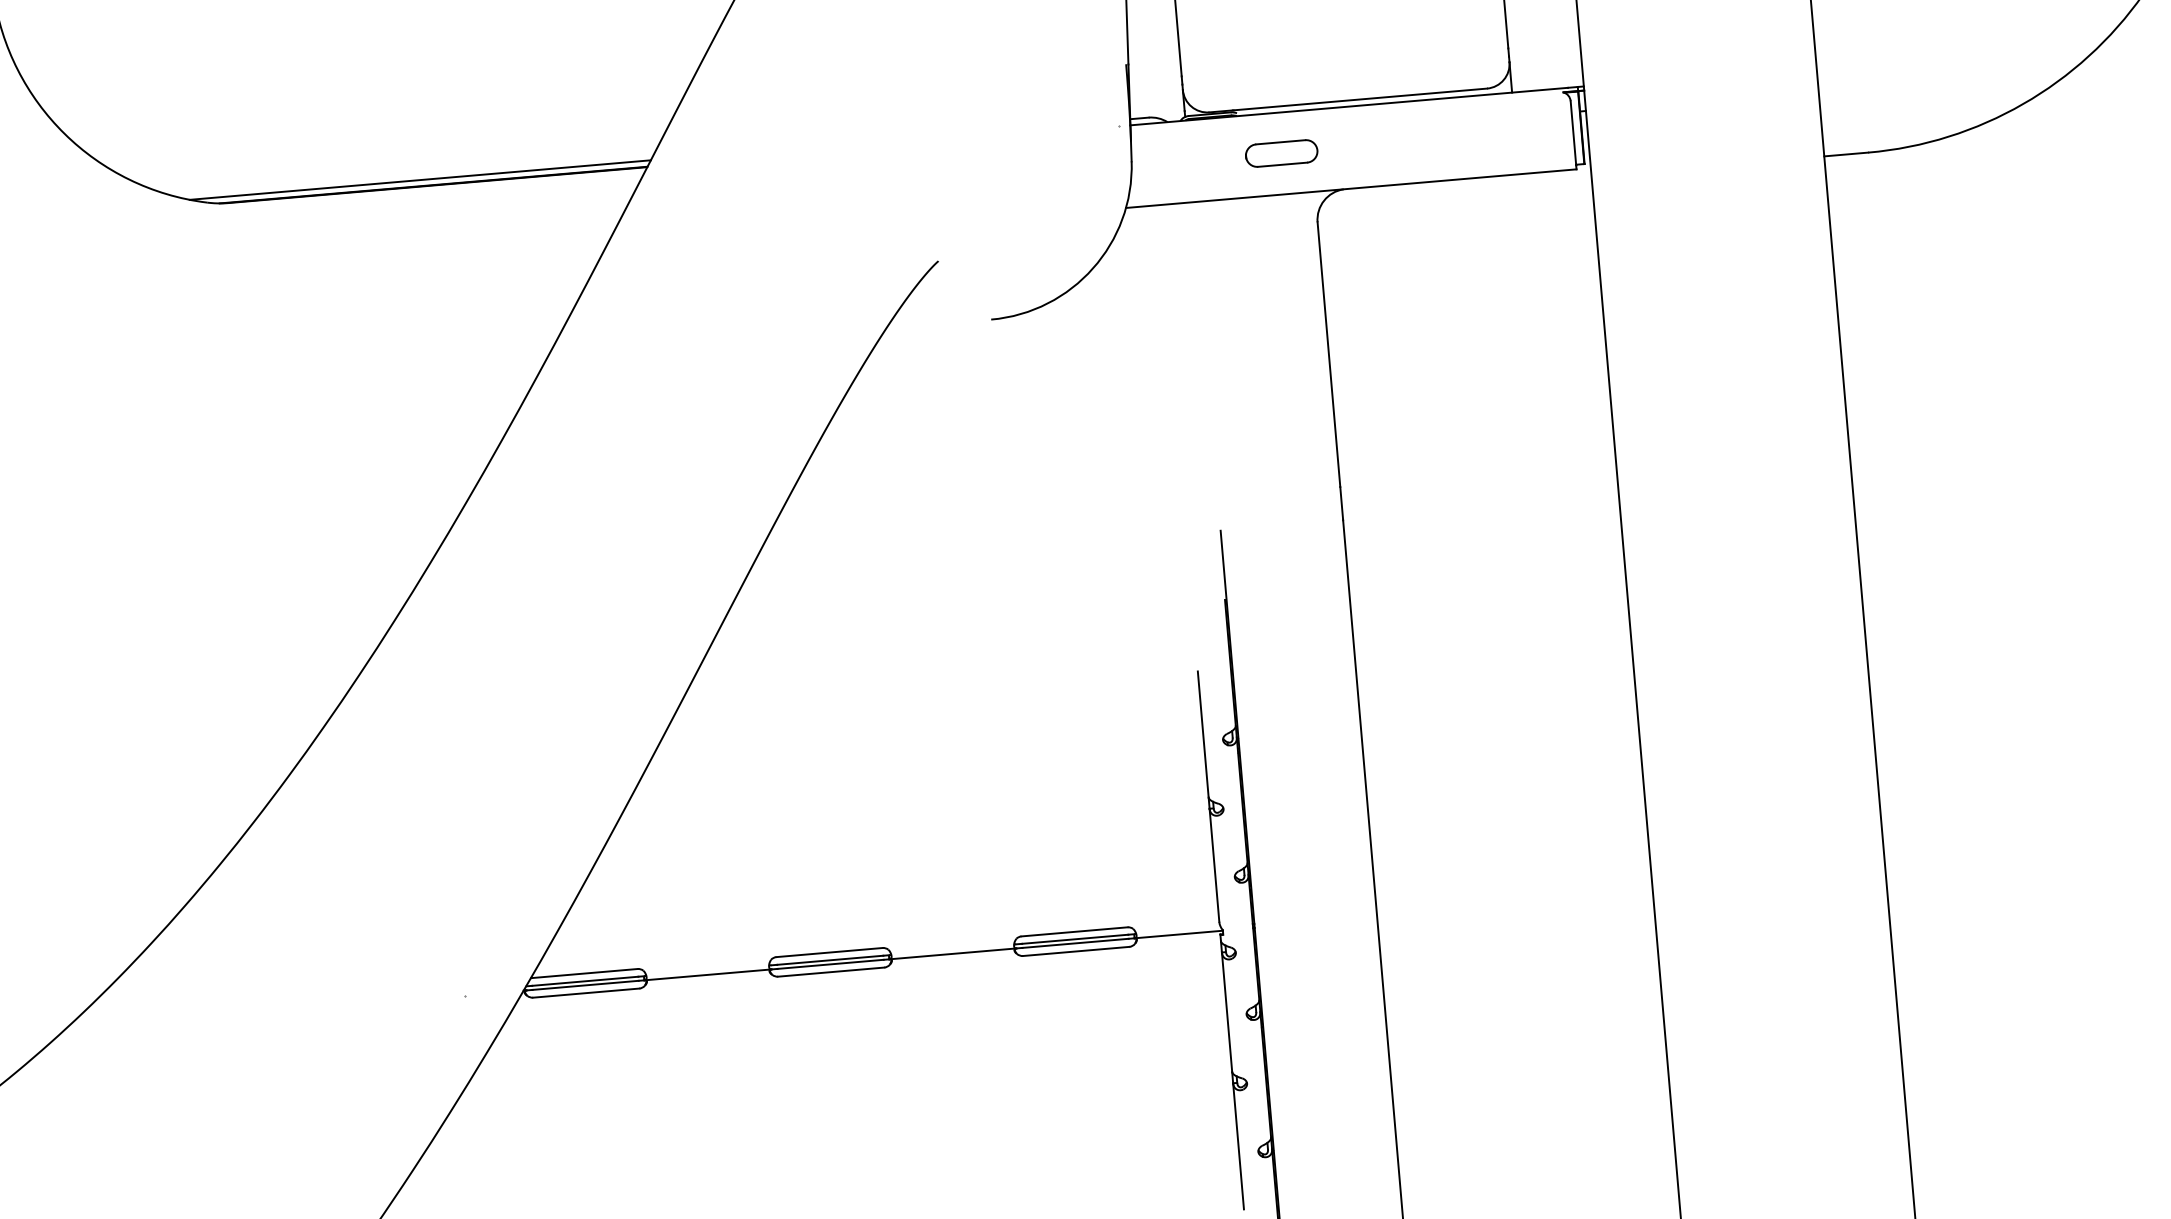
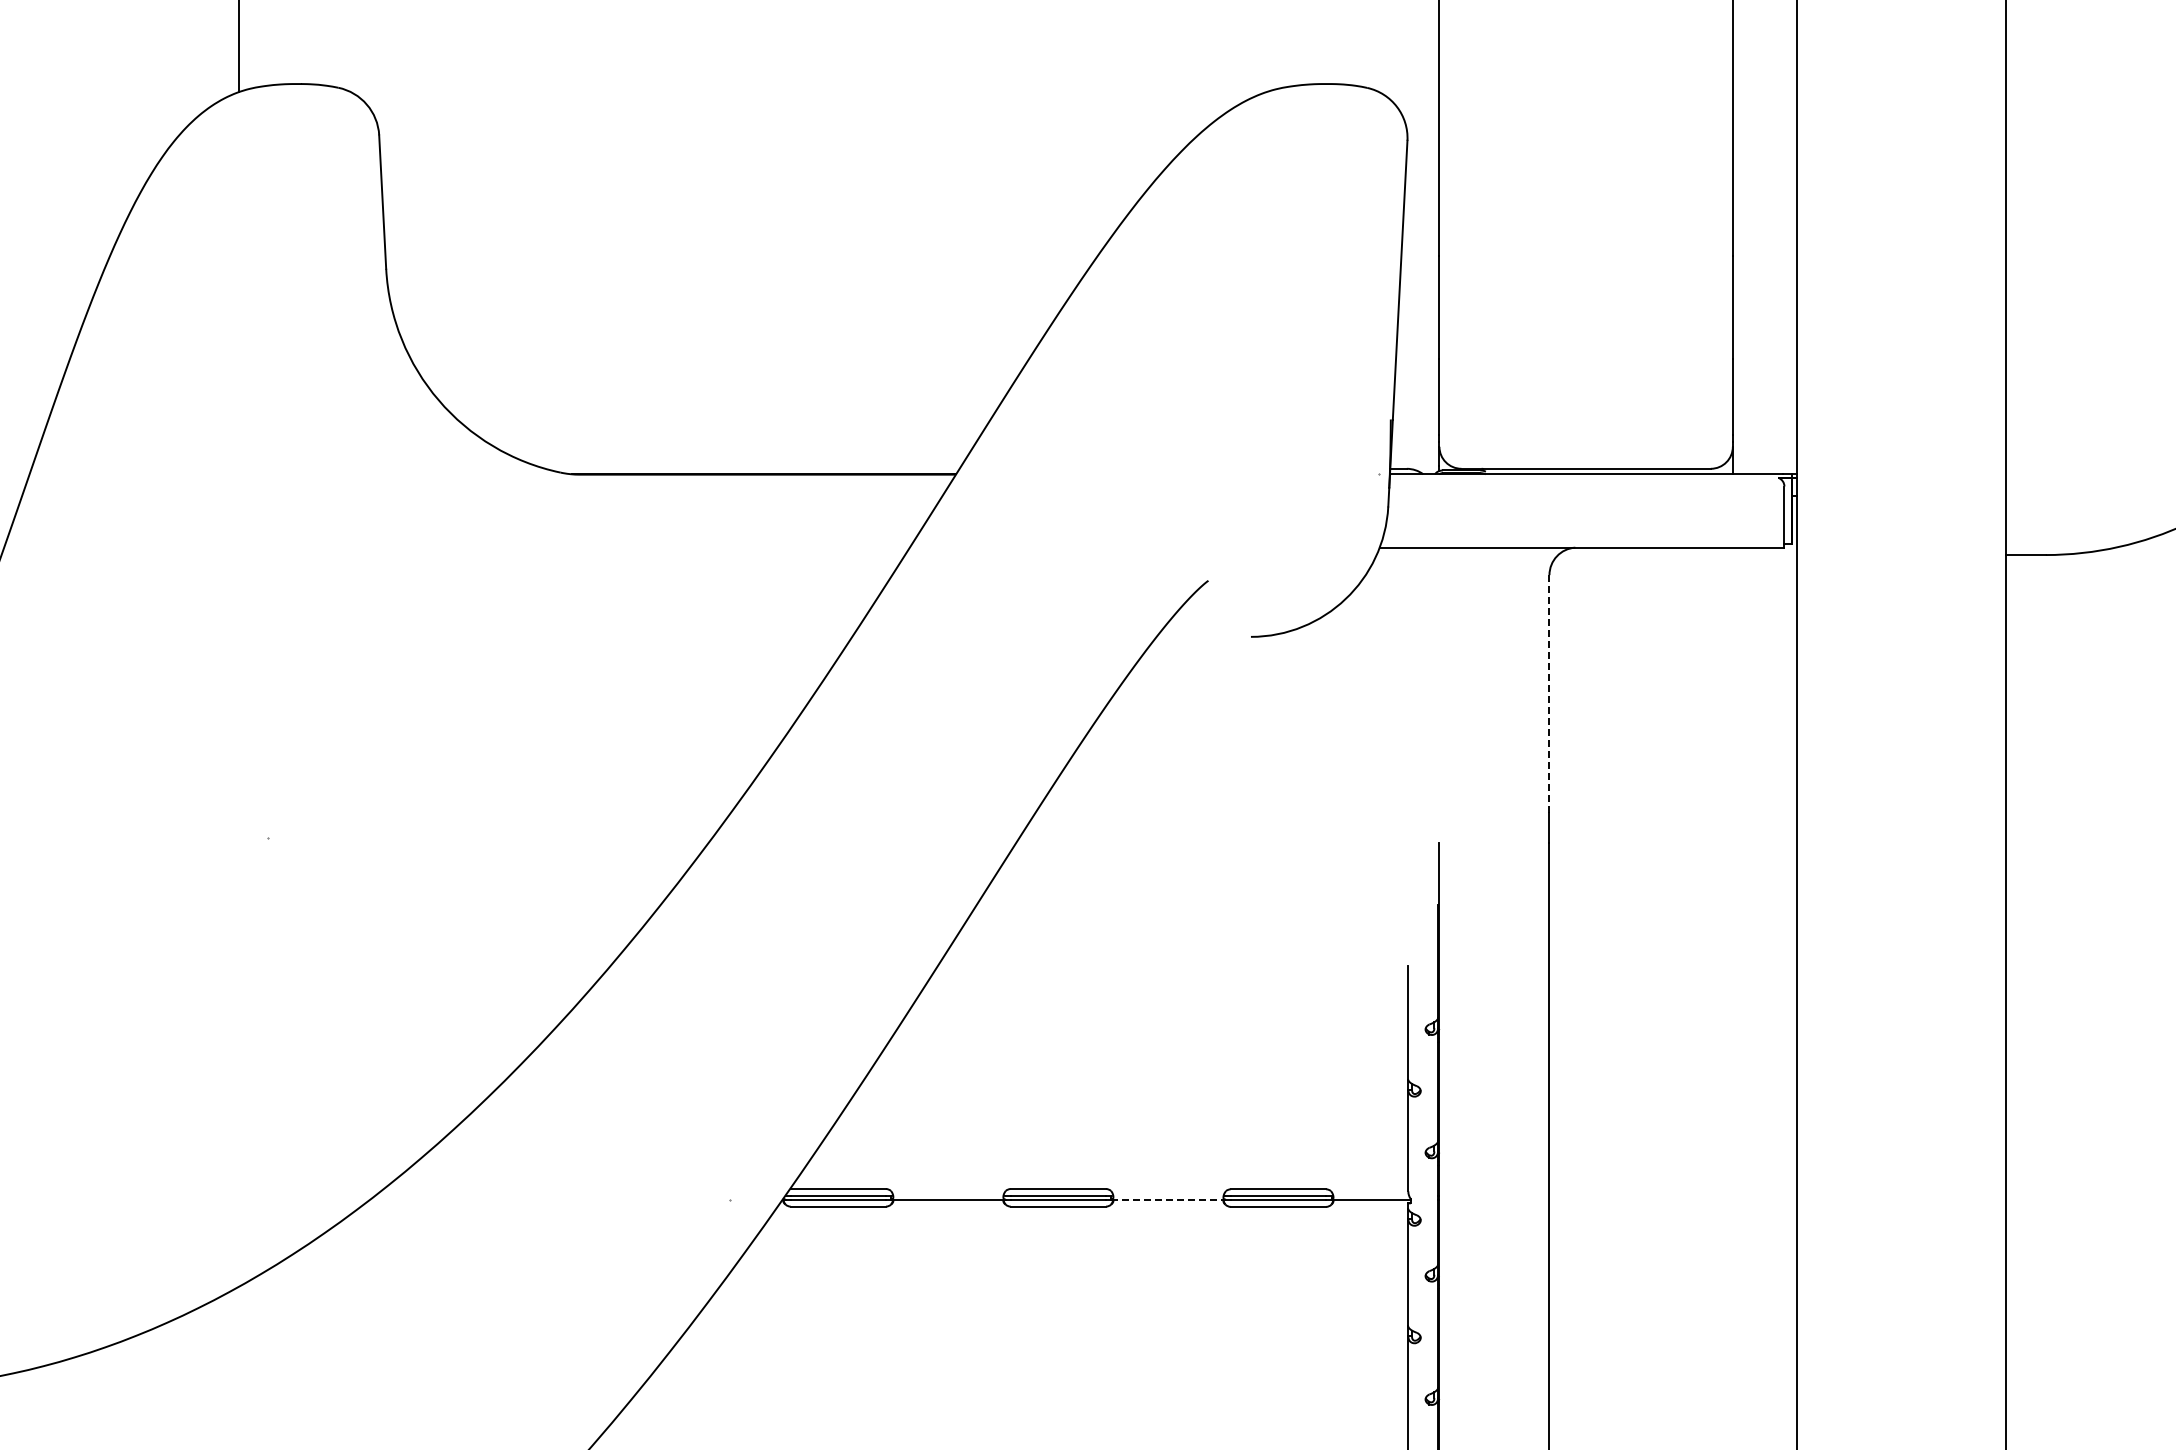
part: (1281, 152) -> (1522, 510), removed
line: (420, 179) -> (752, 468), removed
line: (1328, 354) -> (1549, 693), solid -> dashed
line: (953, 953) -> (1168, 1199), solid -> dashed

